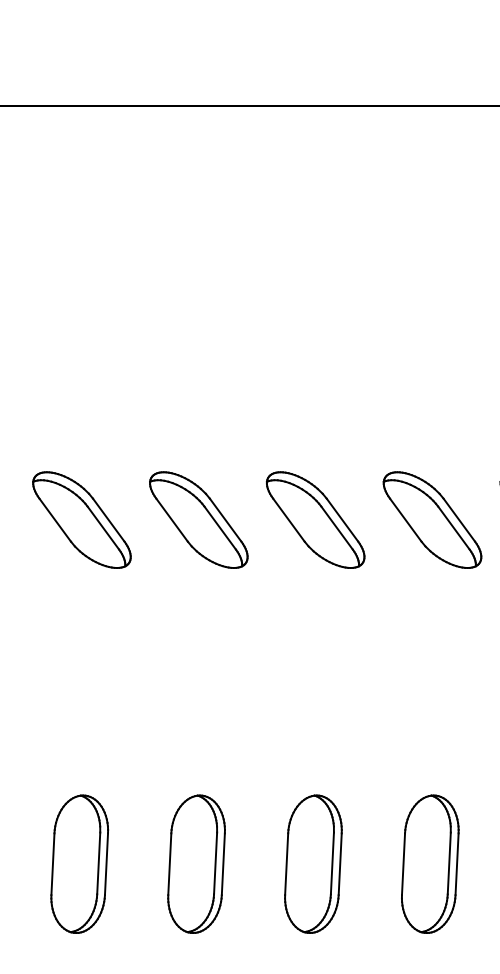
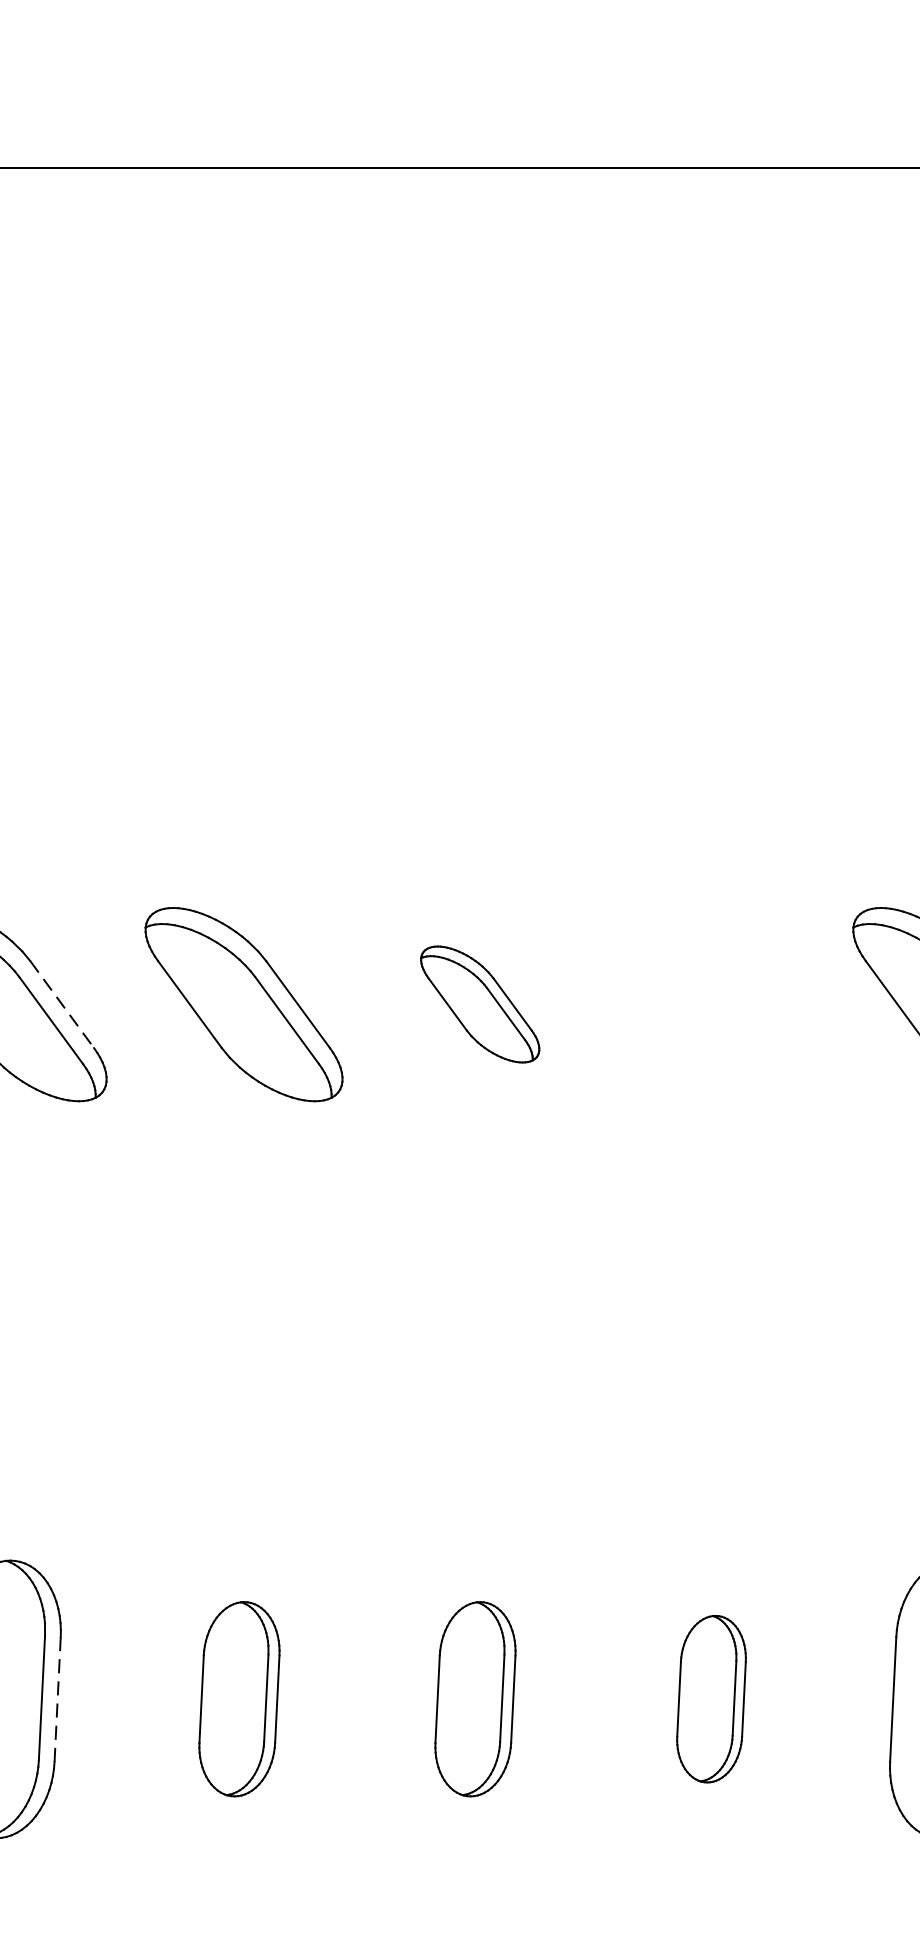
part: (315, 519) -> (479, 1003), size x0.6
part: (432, 519) -> (715, 1003), removed
line: (108, 520) -> (61, 1005), solid -> dashed
part: (196, 863) -> (239, 1697), size x0.7
part: (313, 863) -> (475, 1697), size x0.7
part: (430, 863) -> (711, 1697), size x0.6
line: (106, 864) -> (57, 1699), solid -> dashed

